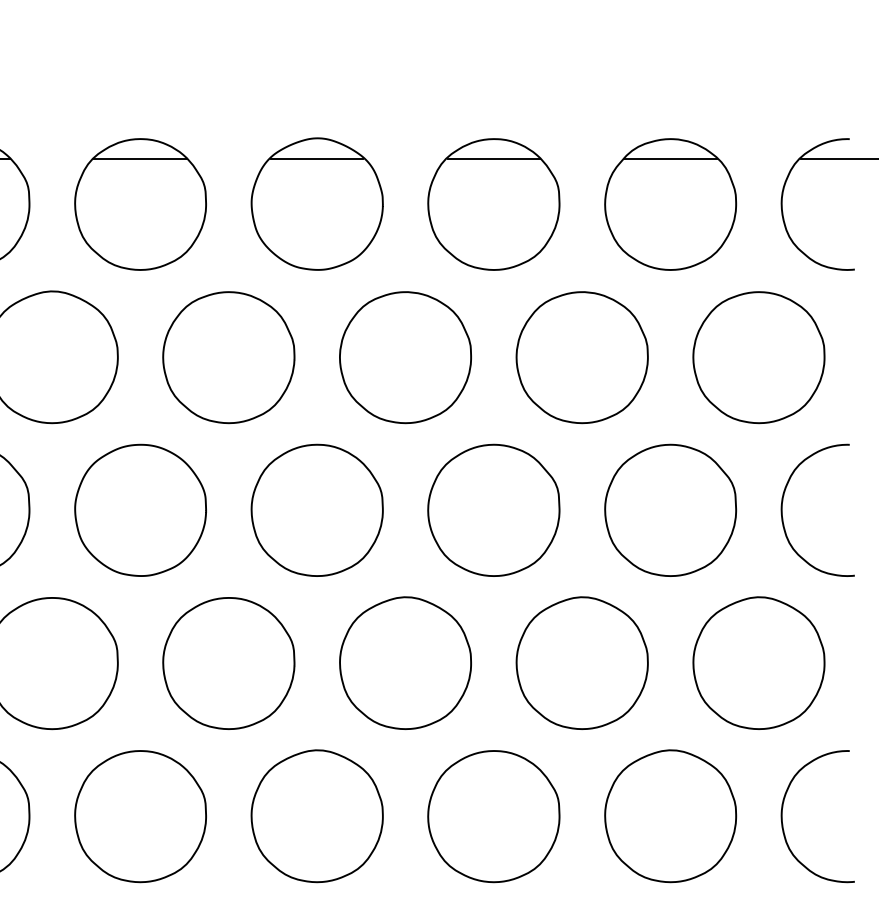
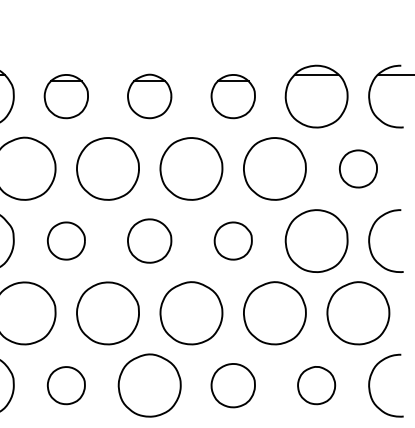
part: (140, 204) -> (66, 96), size x0.7
part: (316, 204) -> (149, 96), size x0.7
part: (494, 204) -> (233, 96), size x0.7
part: (759, 356) -> (358, 168), size x0.6
part: (140, 509) -> (66, 240), size x0.6
part: (316, 509) -> (149, 240), size x0.7
part: (494, 509) -> (233, 240), size x0.6
part: (140, 816) -> (66, 385), size x0.6
part: (494, 816) -> (233, 385), size x0.7
part: (670, 816) -> (316, 385), size x0.6

